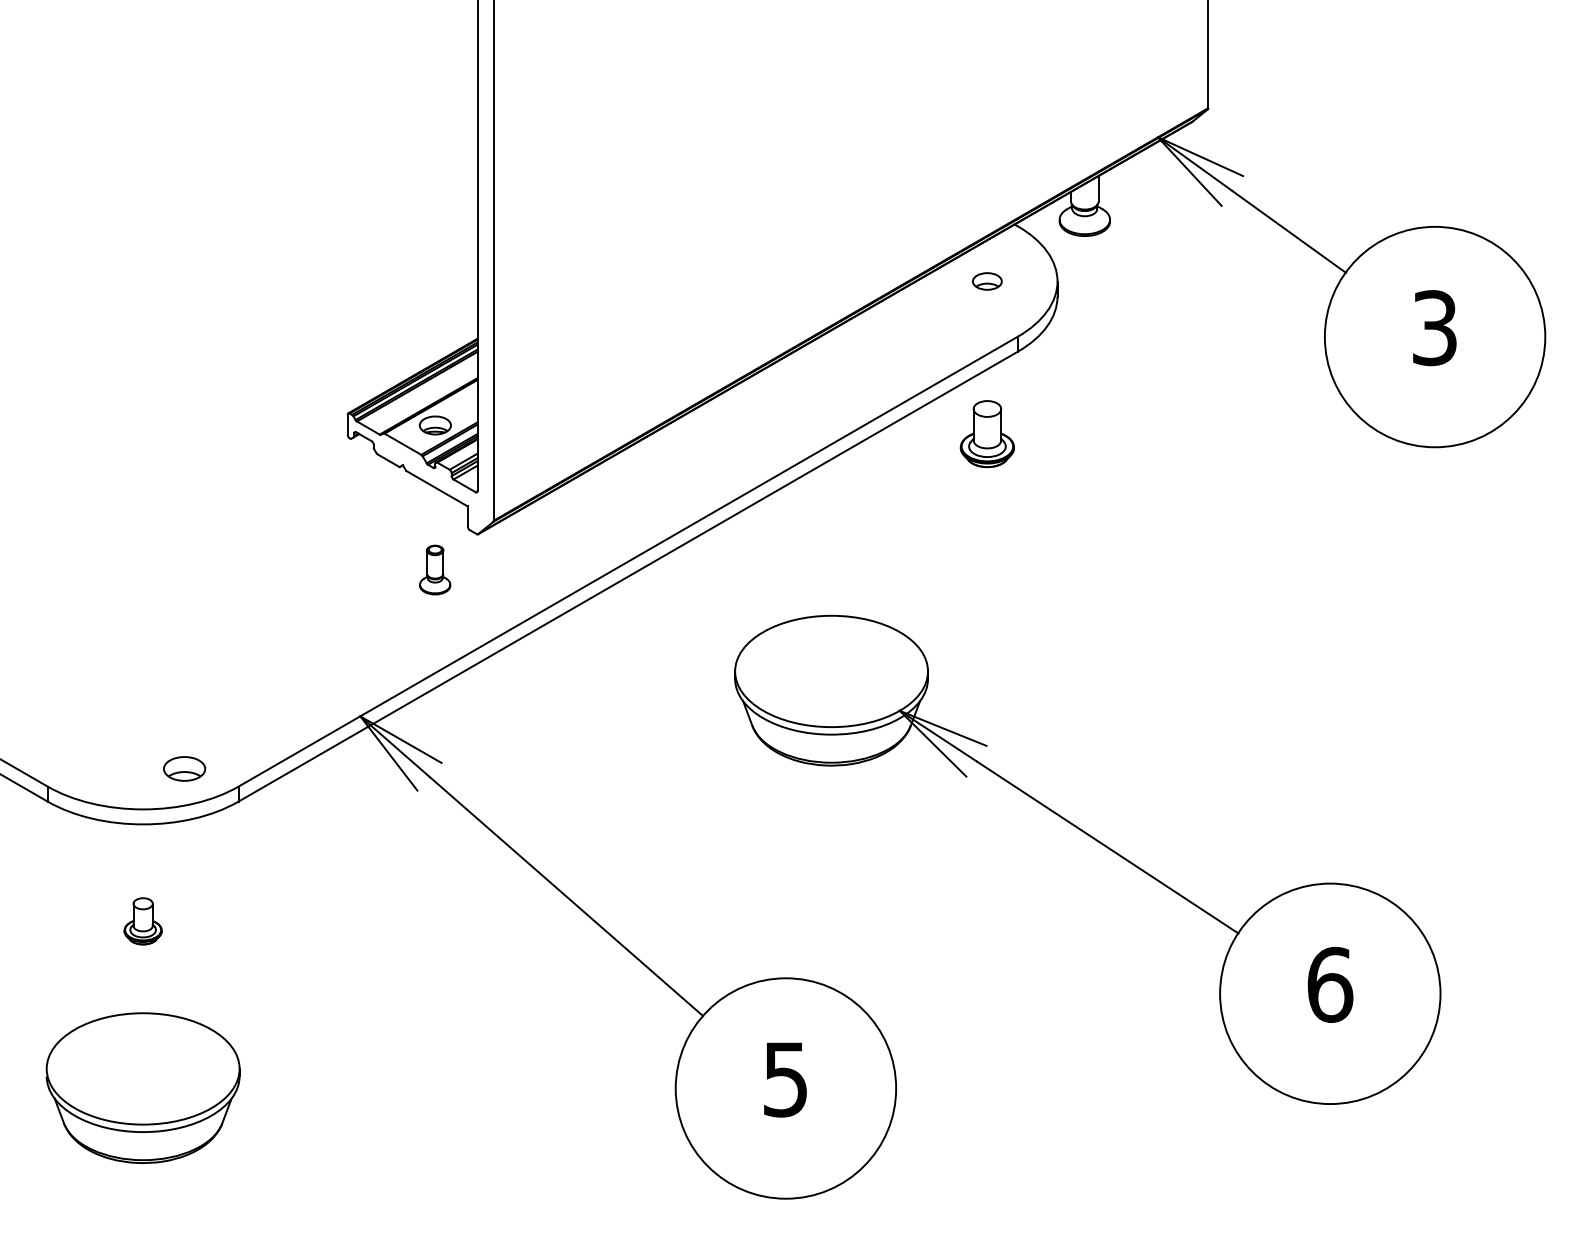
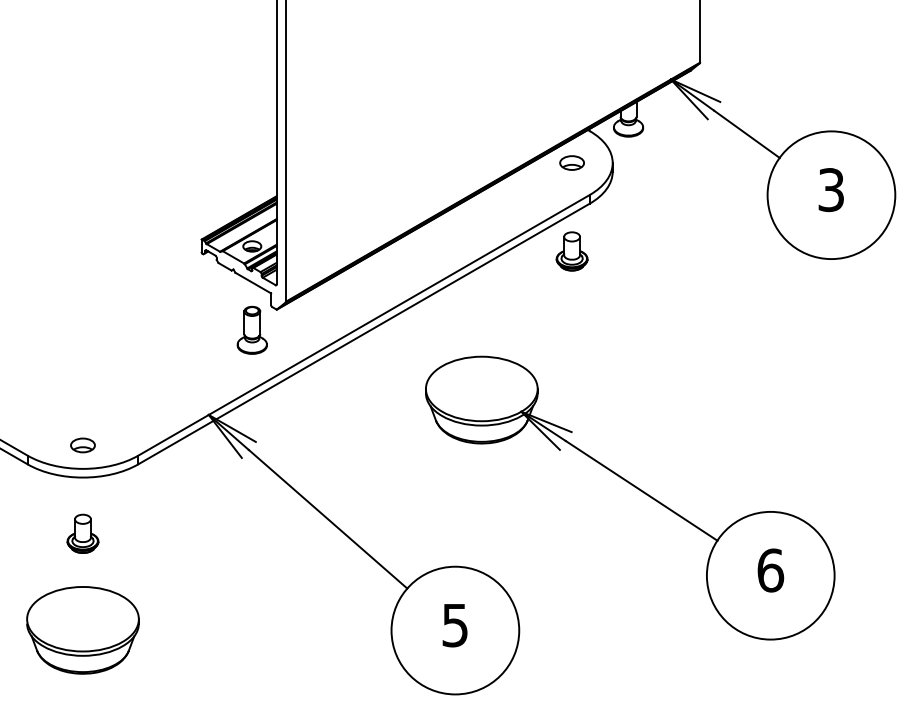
part: (986, 280) -> (571, 162), size x1.43
part: (434, 568) -> (251, 329), size x1.67
part: (183, 769) -> (82, 445), moved
part: (142, 920) -> (82, 533), size x1.43

